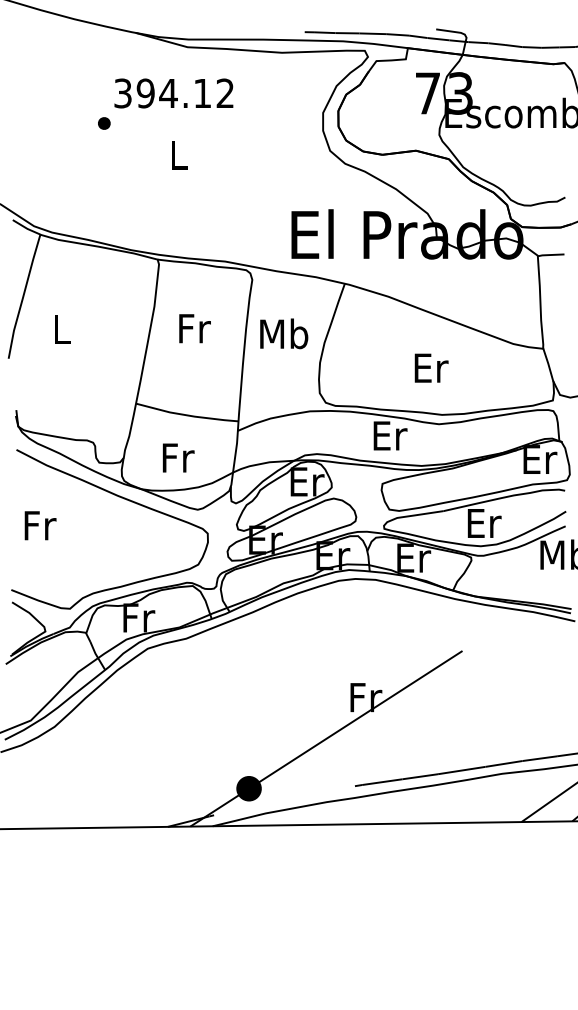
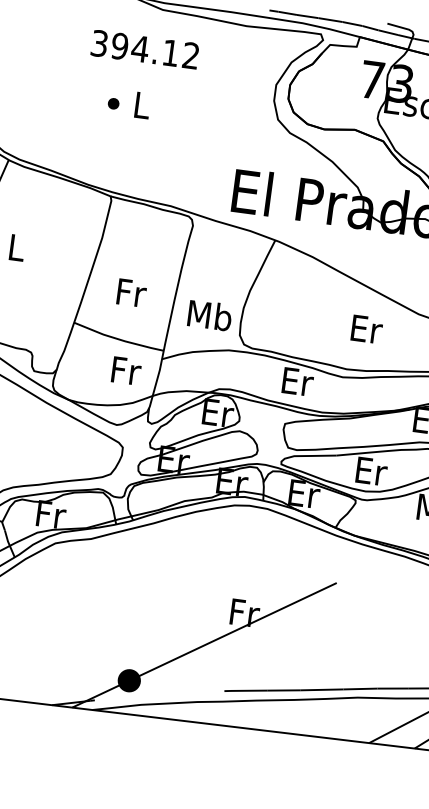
part: (104, 123) -> (113, 103), moved
text: (194, 328) -> (131, 292), moved
text: (284, 333) -> (210, 315), moved
text: (431, 367) -> (367, 328), moved
text: (178, 457) -> (126, 370), moved

